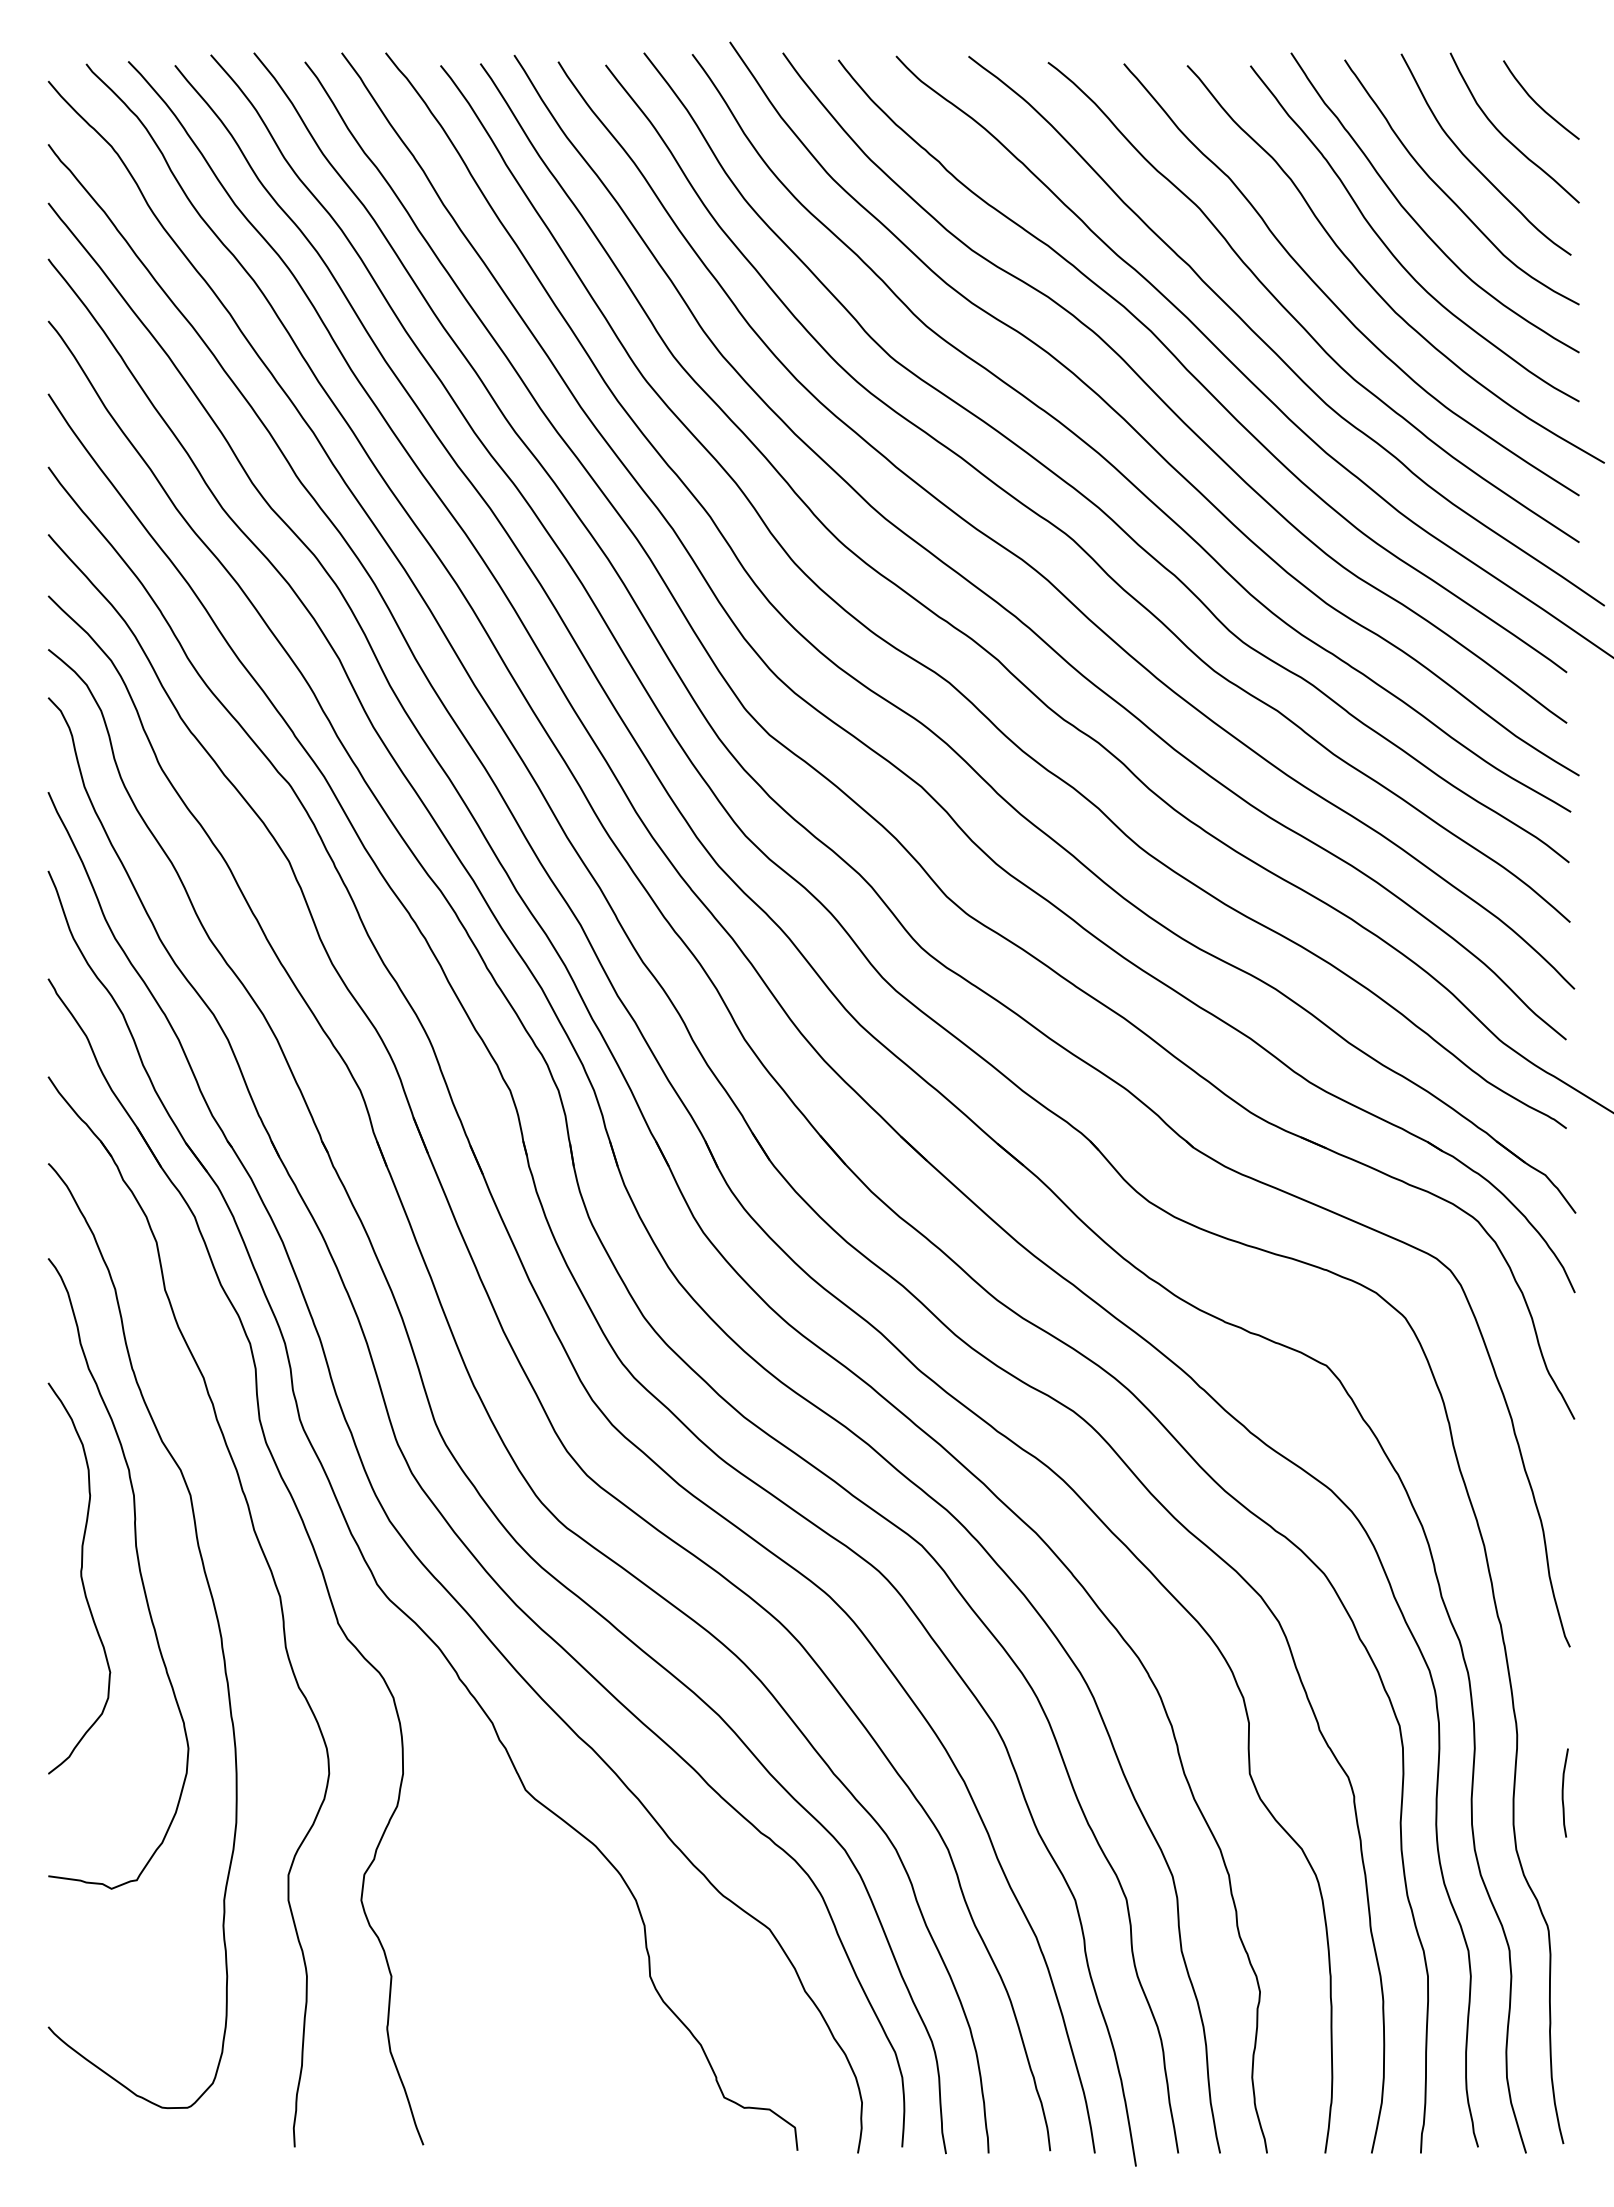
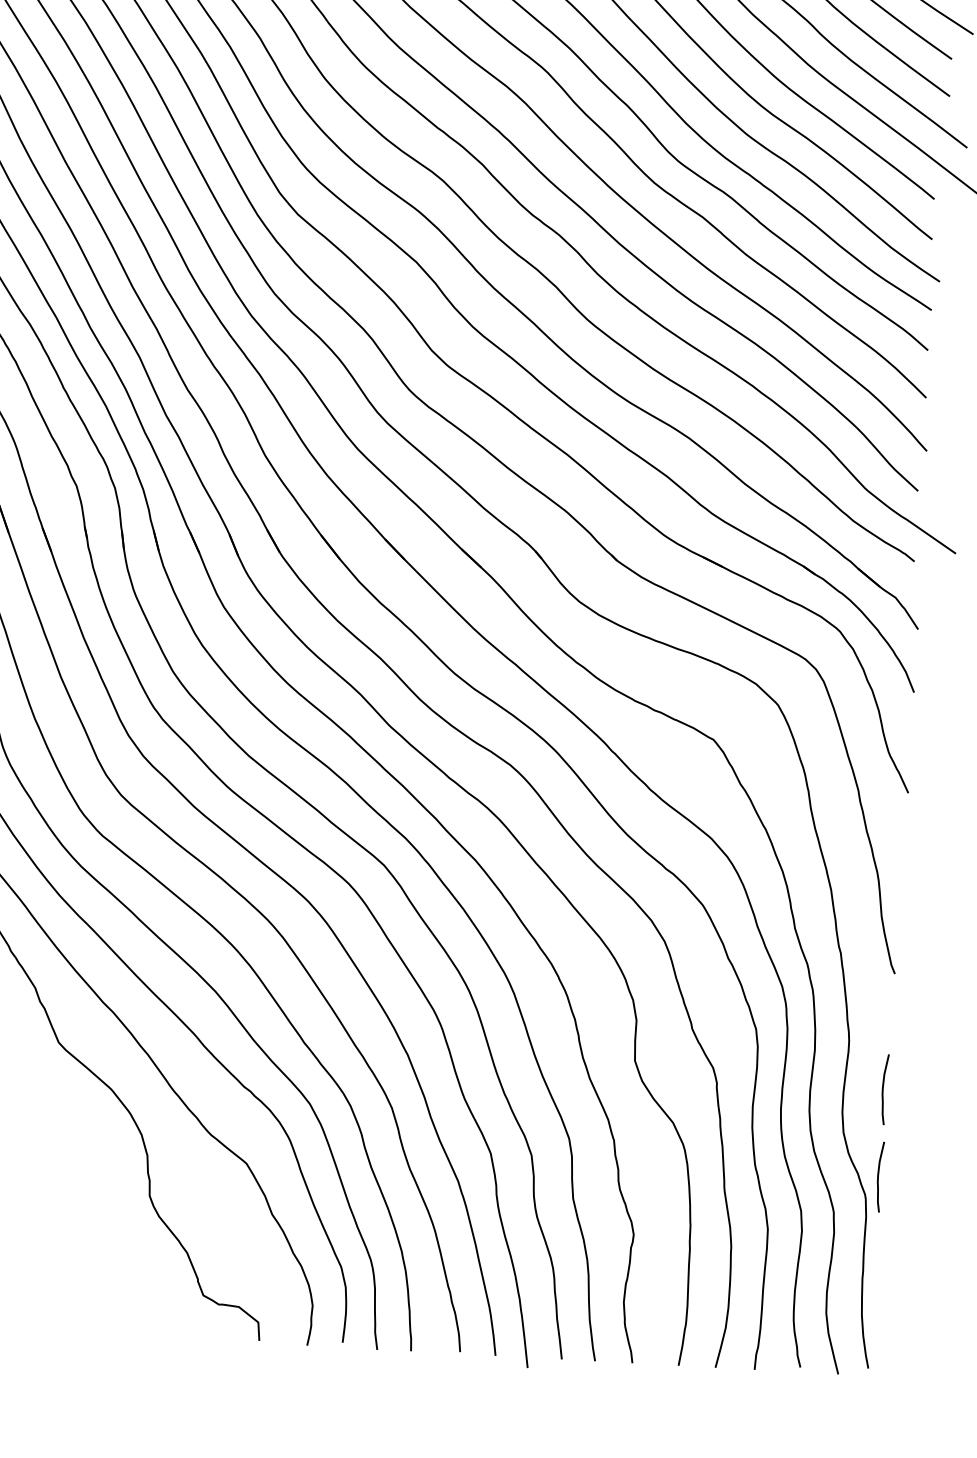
curve: (1563, 1902) -> (878, 1176), added

